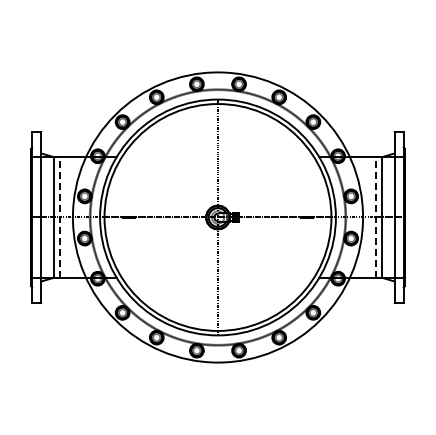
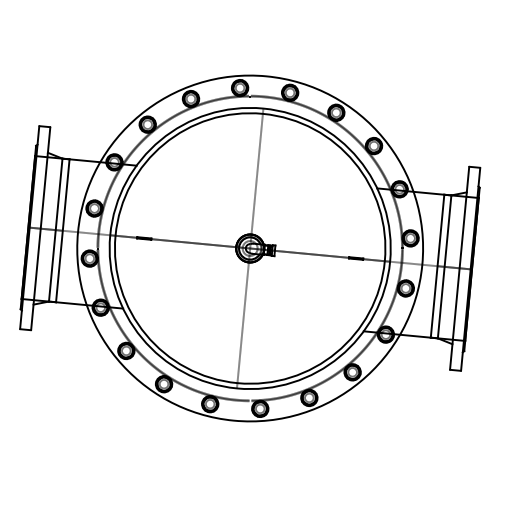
line: (60, 217) -> (63, 230), dashed -> solid
line: (375, 217) -> (437, 266), dashed -> solid

